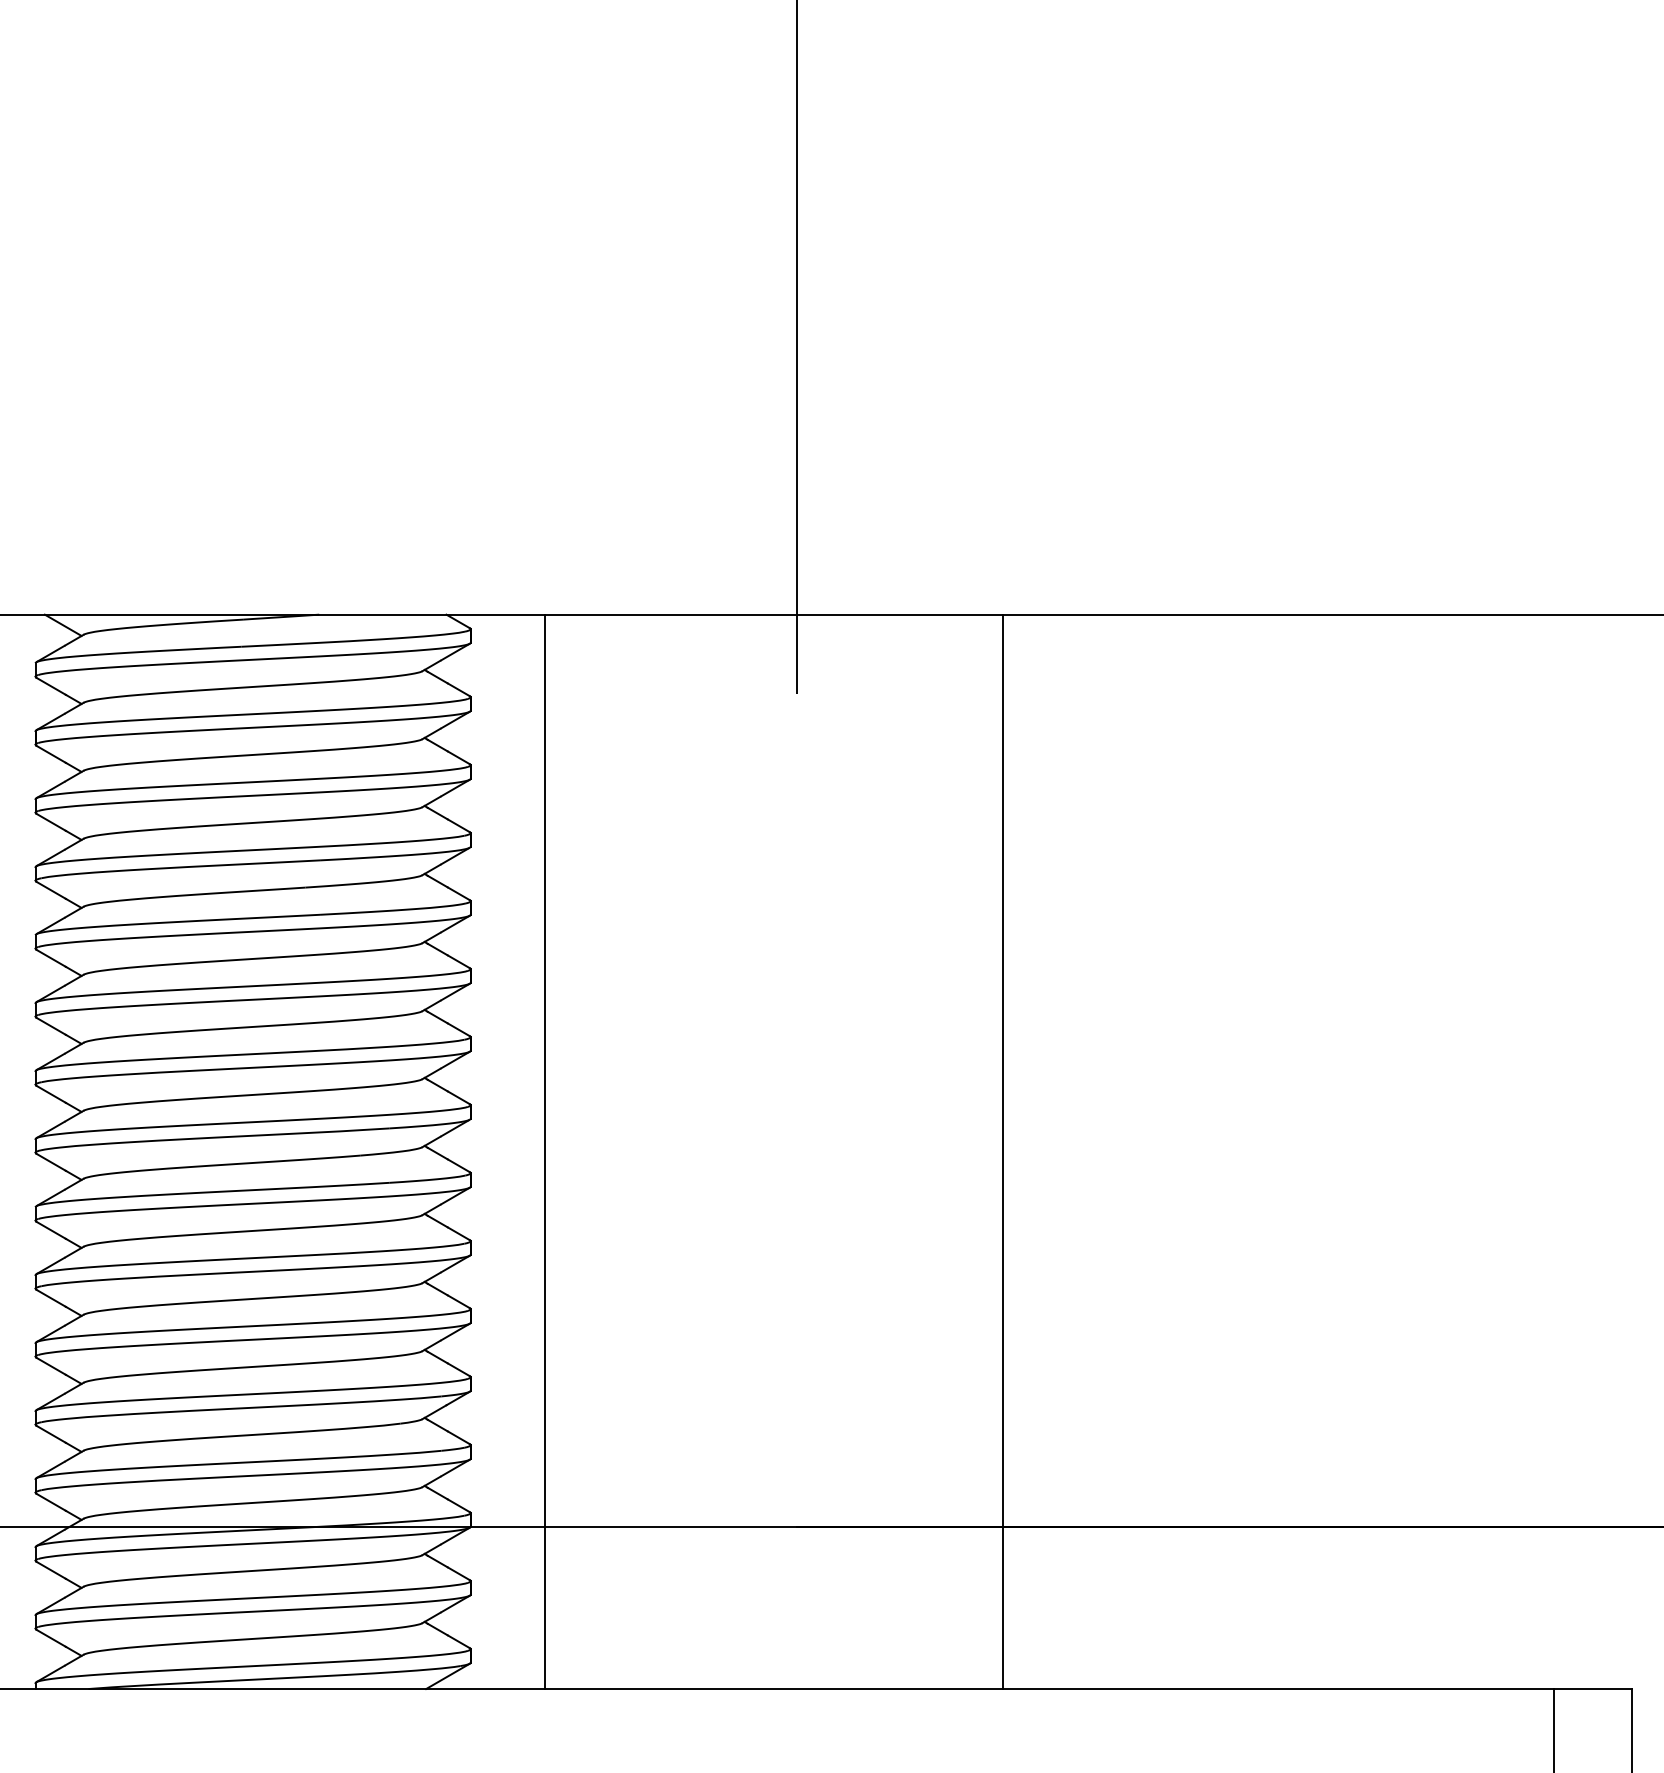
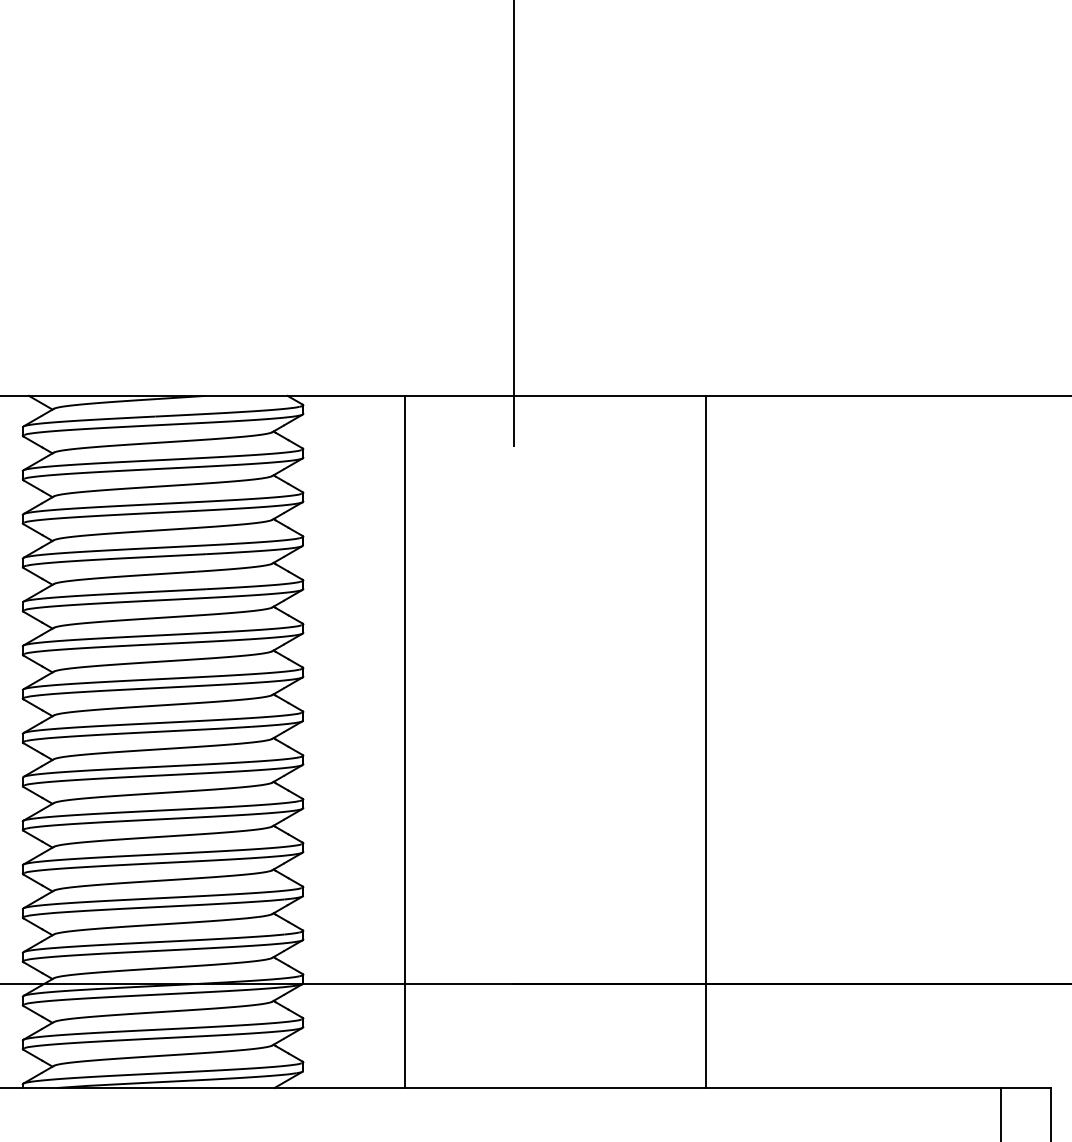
line: (544, 1151) -> (404, 741), moved
line: (1003, 1151) -> (706, 741), moved

